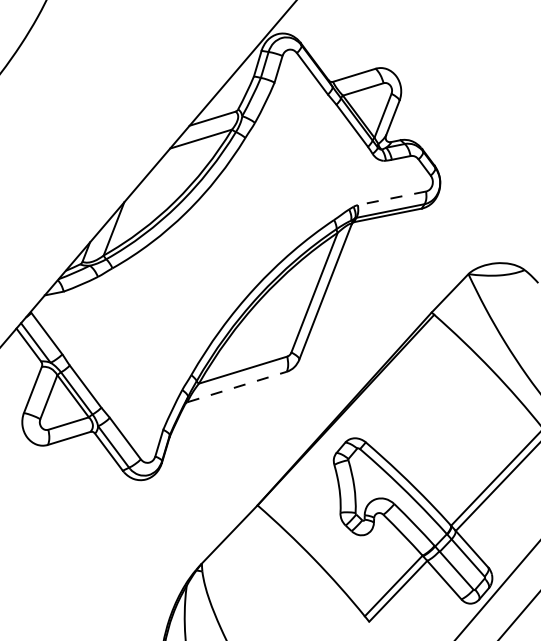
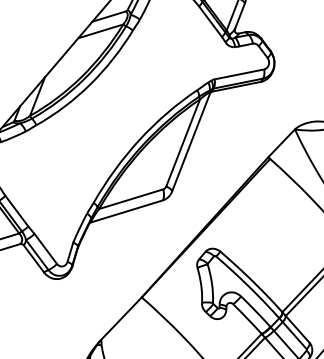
line: (391, 198) -> (239, 74), dashed -> solid
line: (237, 386) -> (127, 211), dashed -> solid

